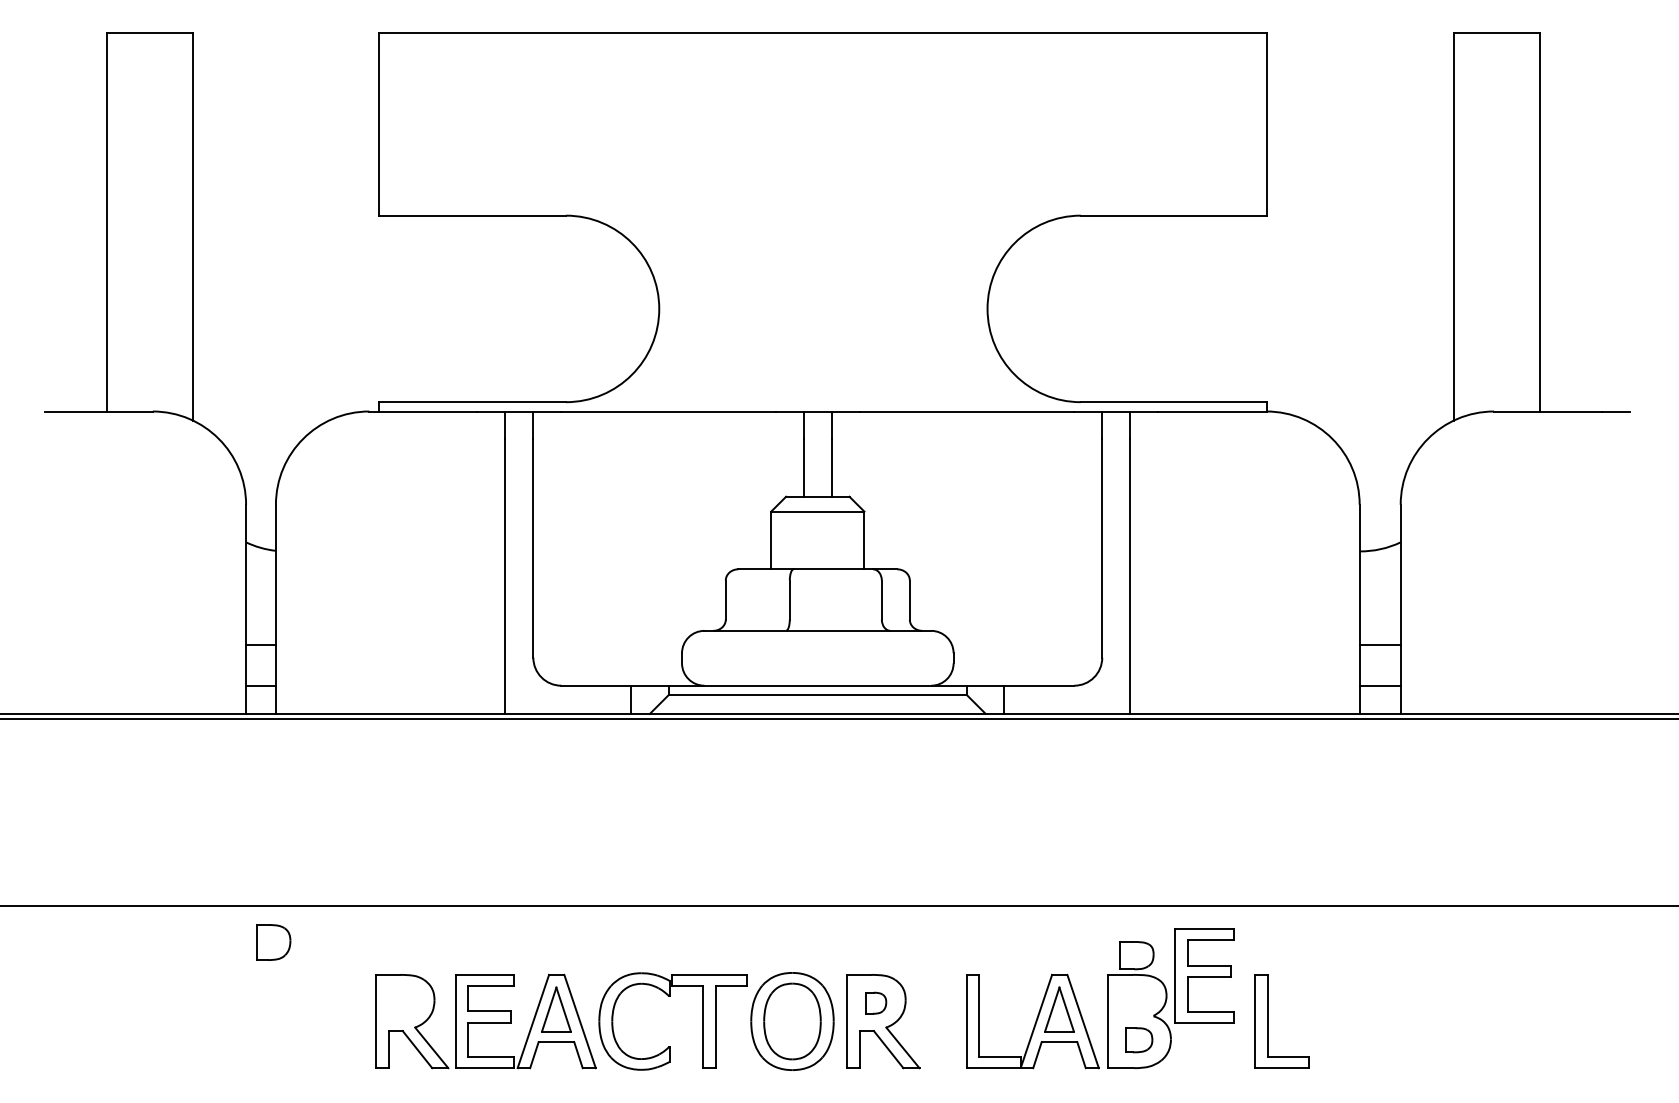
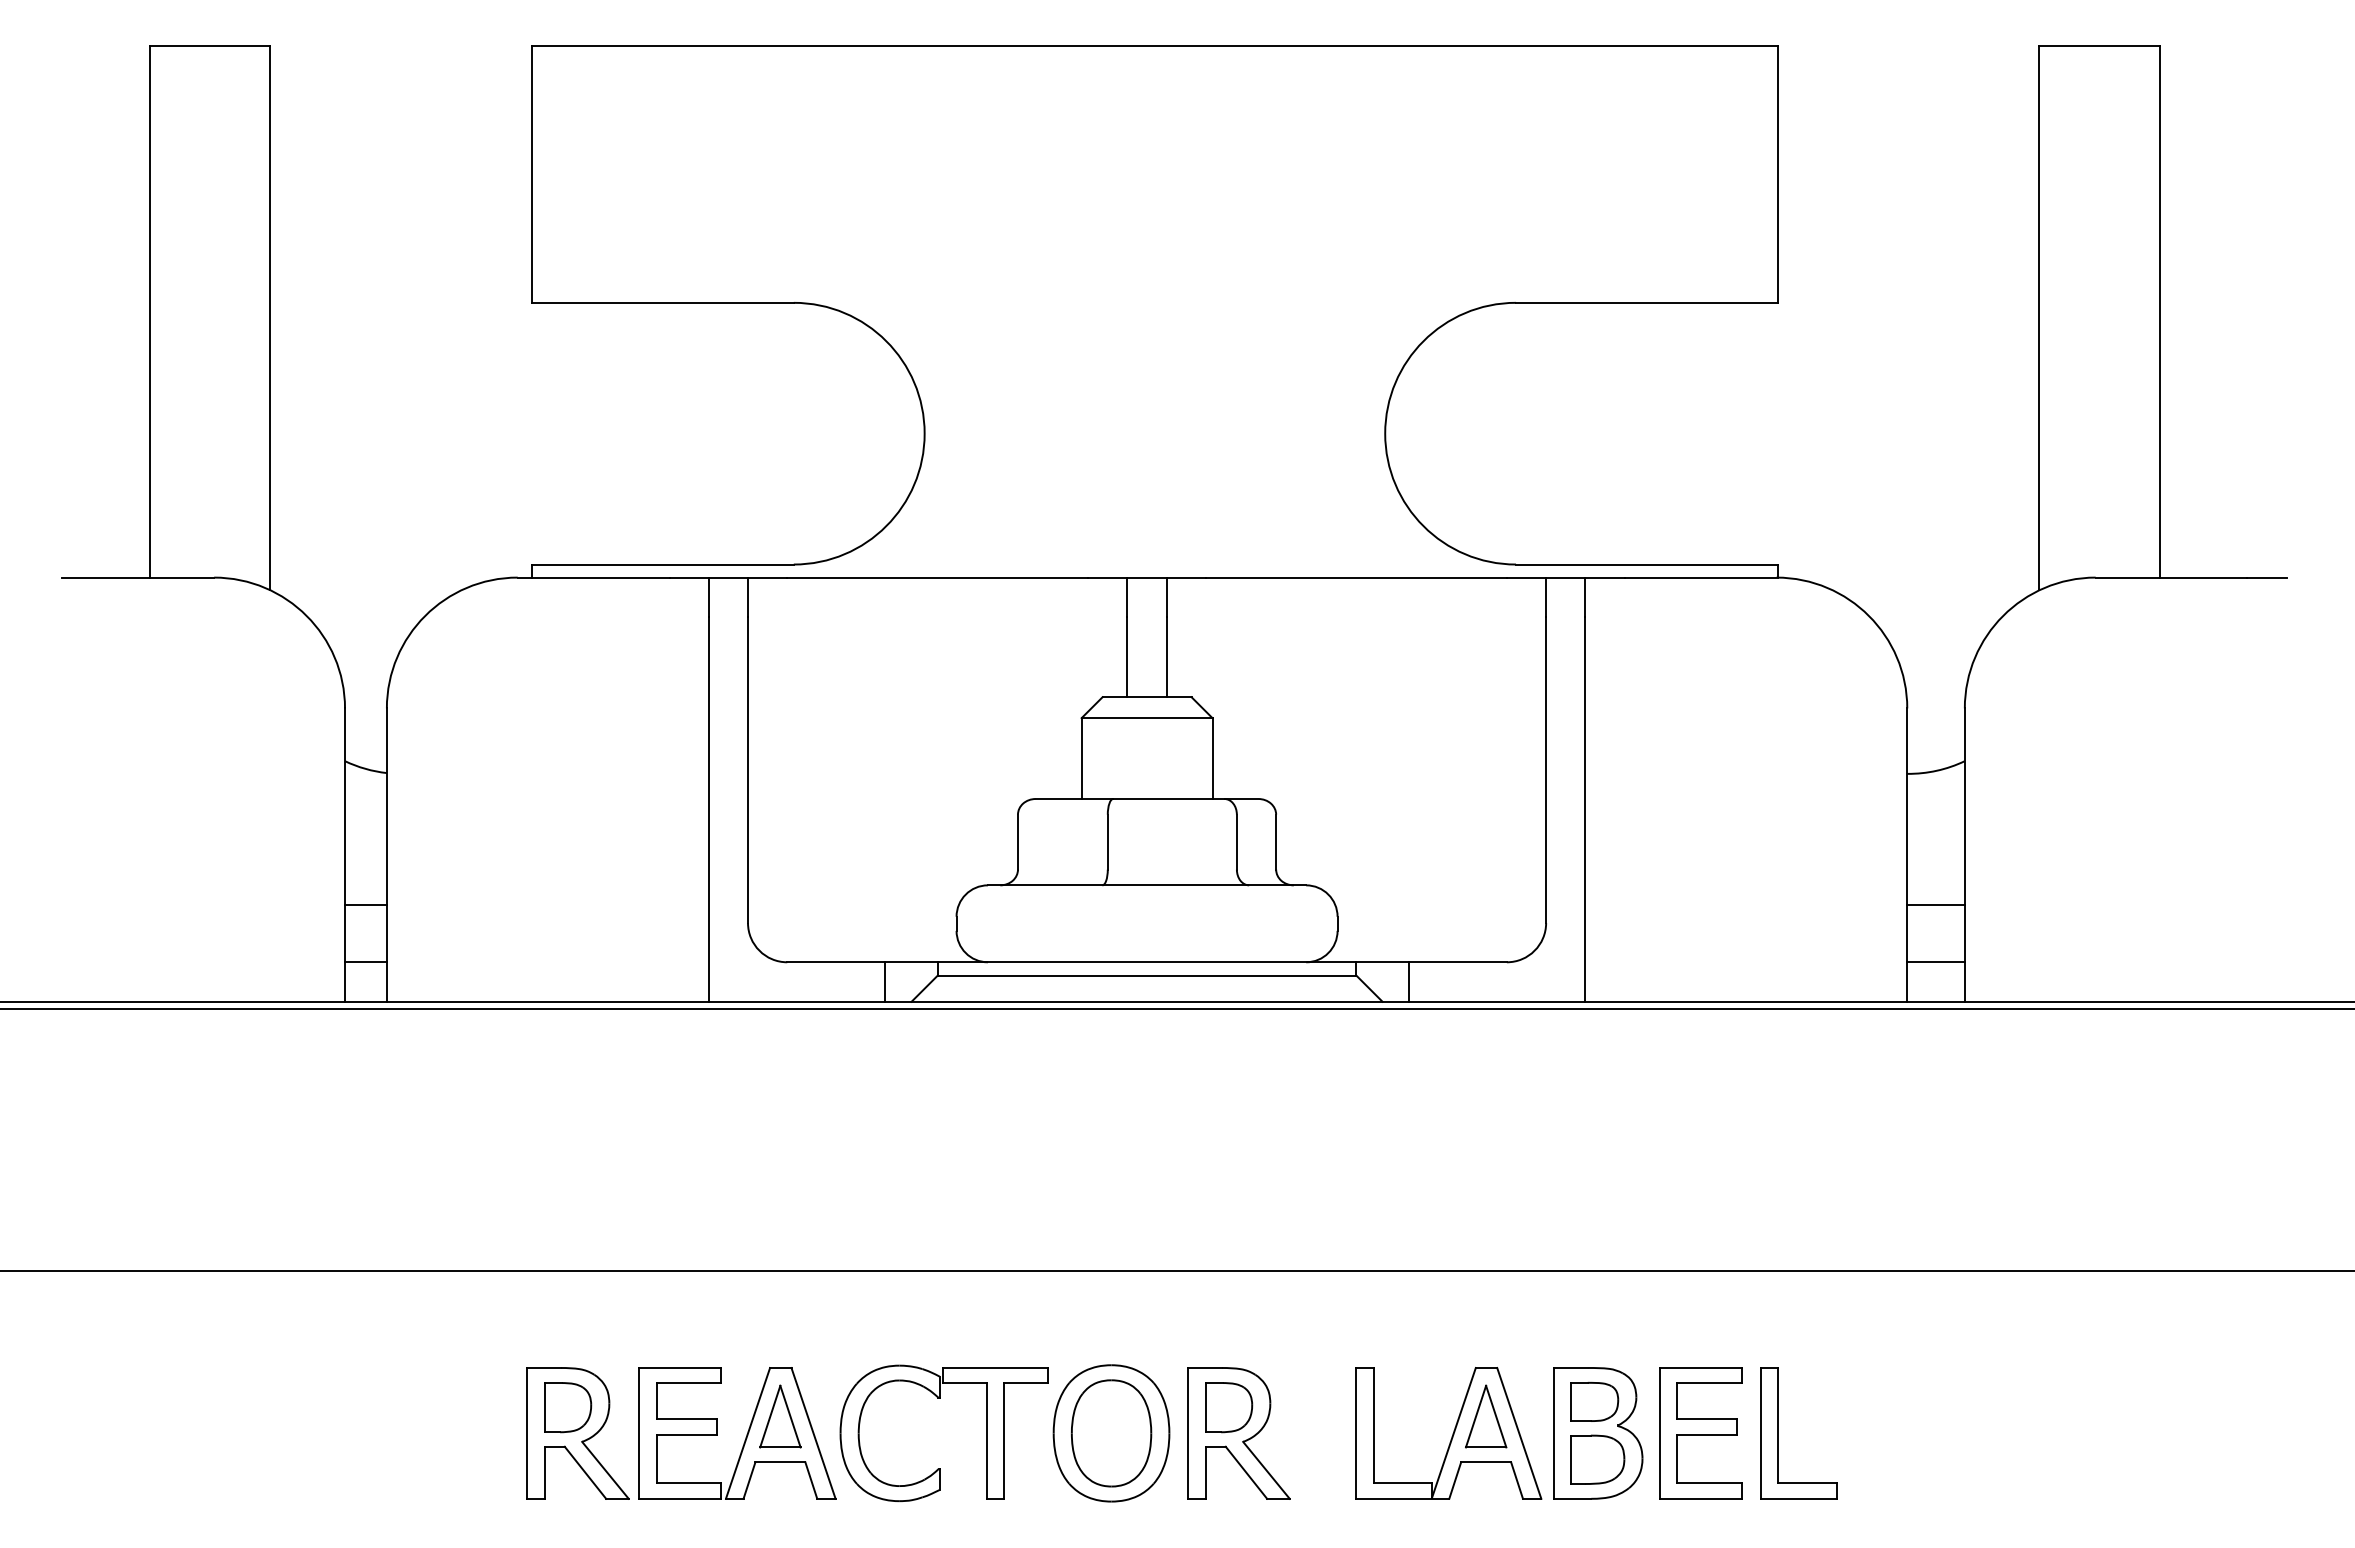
part: (274, 942) -> (568, 1407), moved
part: (1136, 955) -> (1594, 1401), moved
part: (1204, 975) -> (1700, 1433), moved
part: (876, 1003) -> (1229, 1407), size x1.67
part: (1138, 1040) -> (1597, 1459), size x1.43

